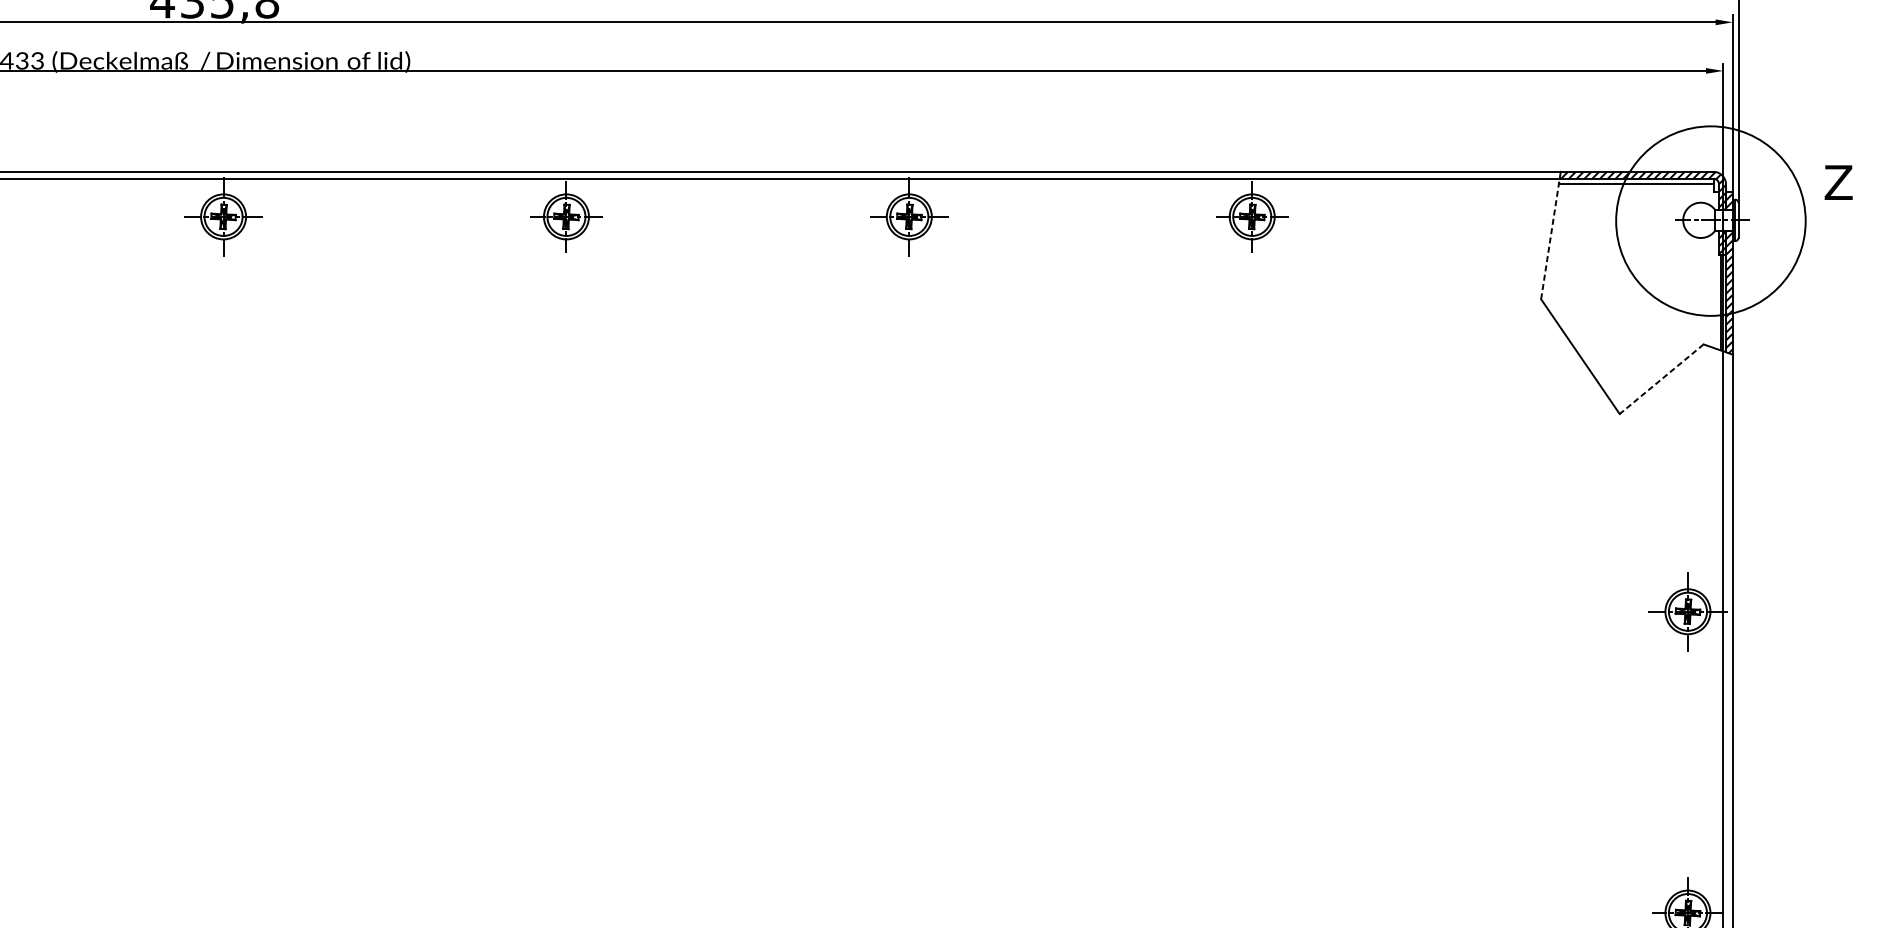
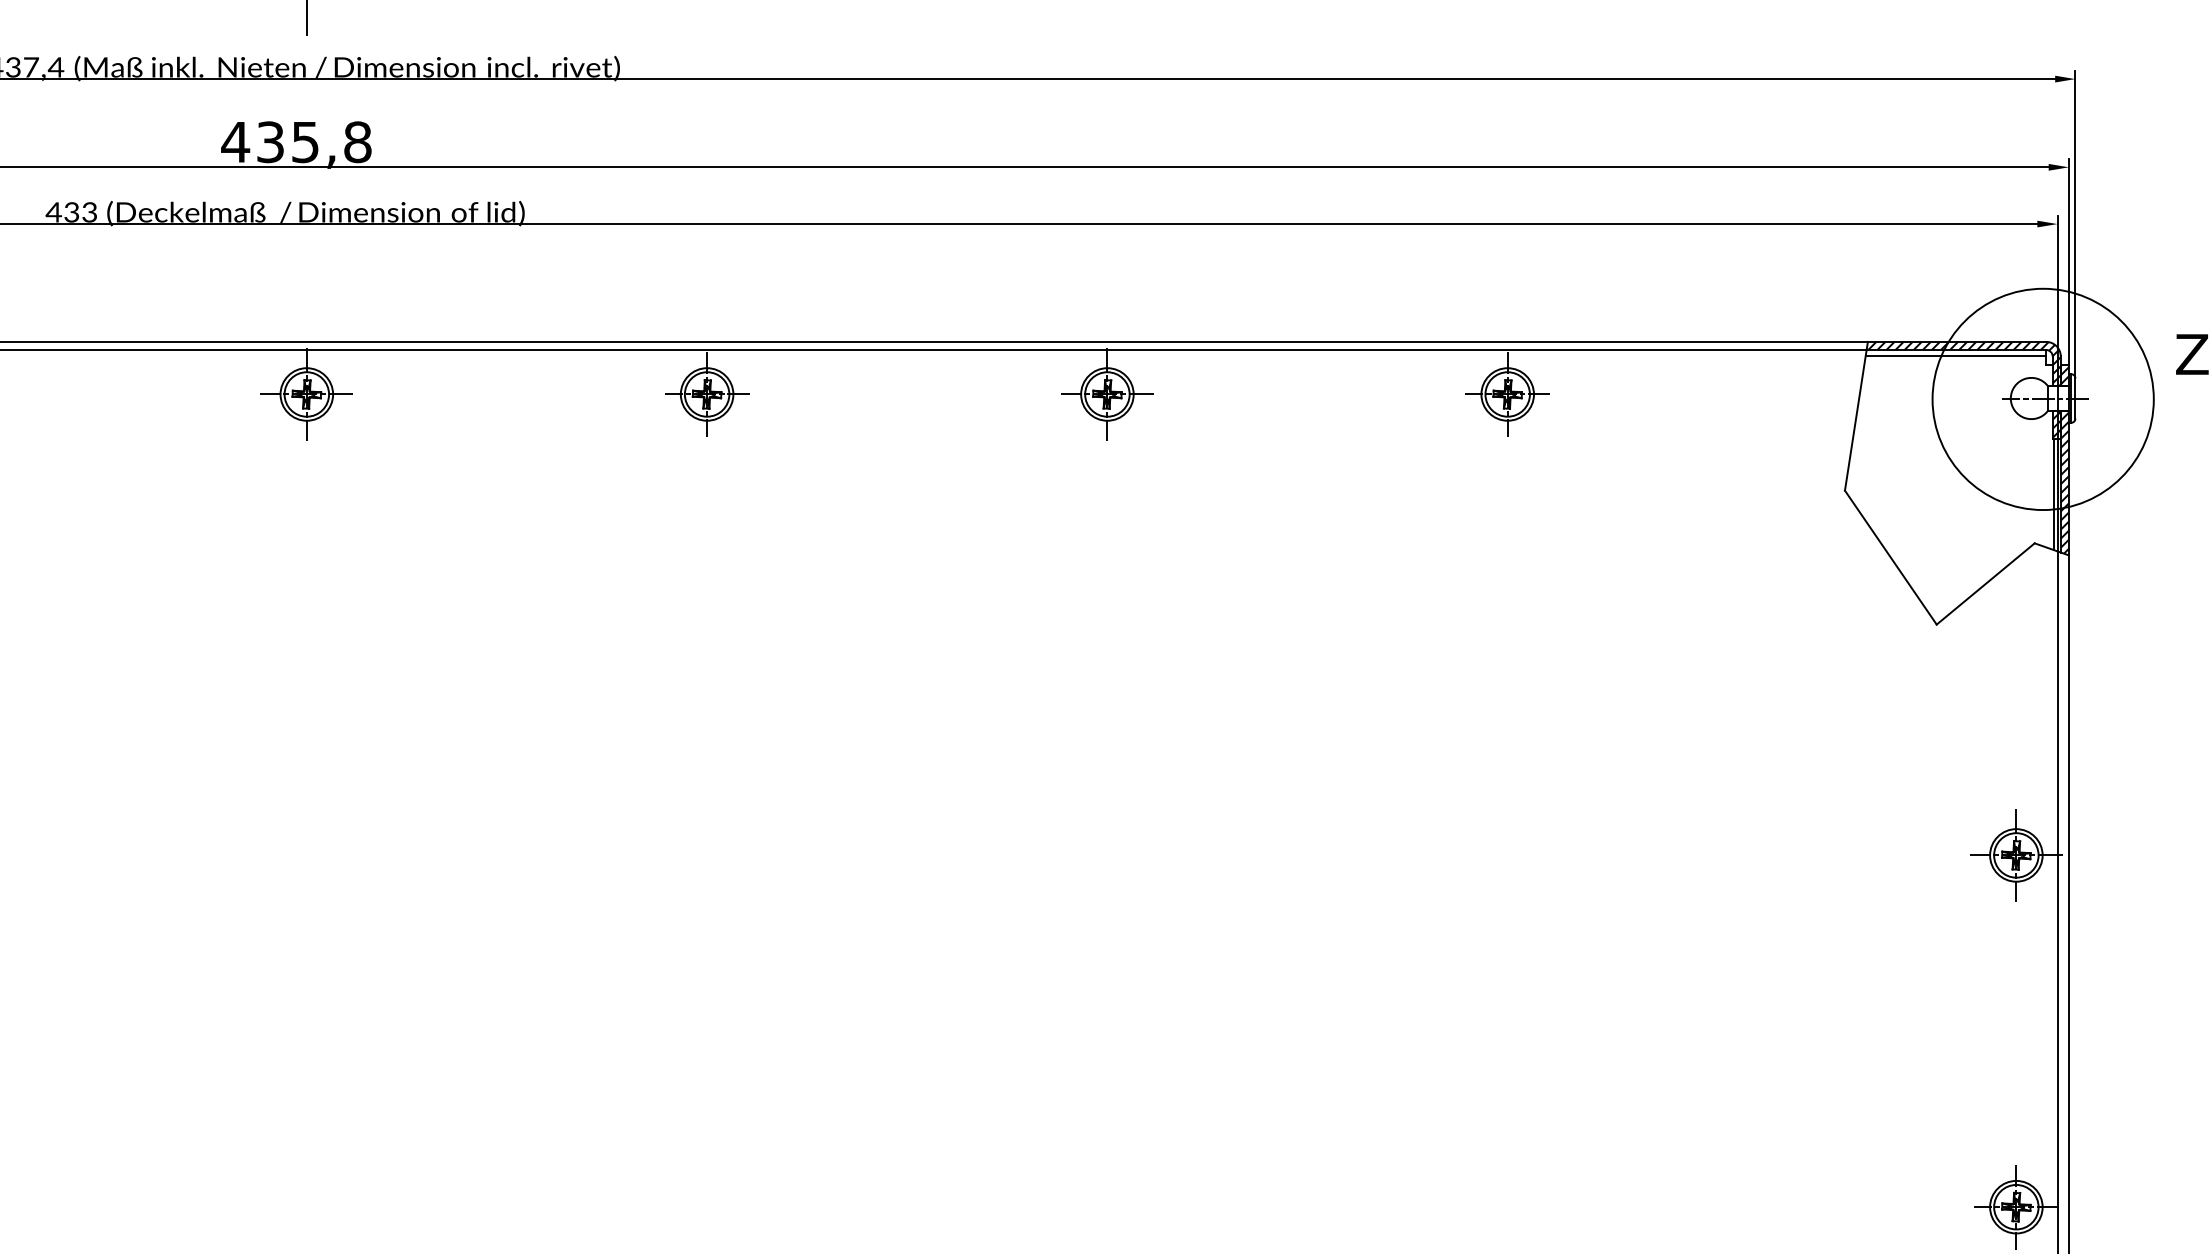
line: (1550, 238) -> (1855, 419), dashed -> solid
line: (1661, 378) -> (1985, 583), dashed -> solid

